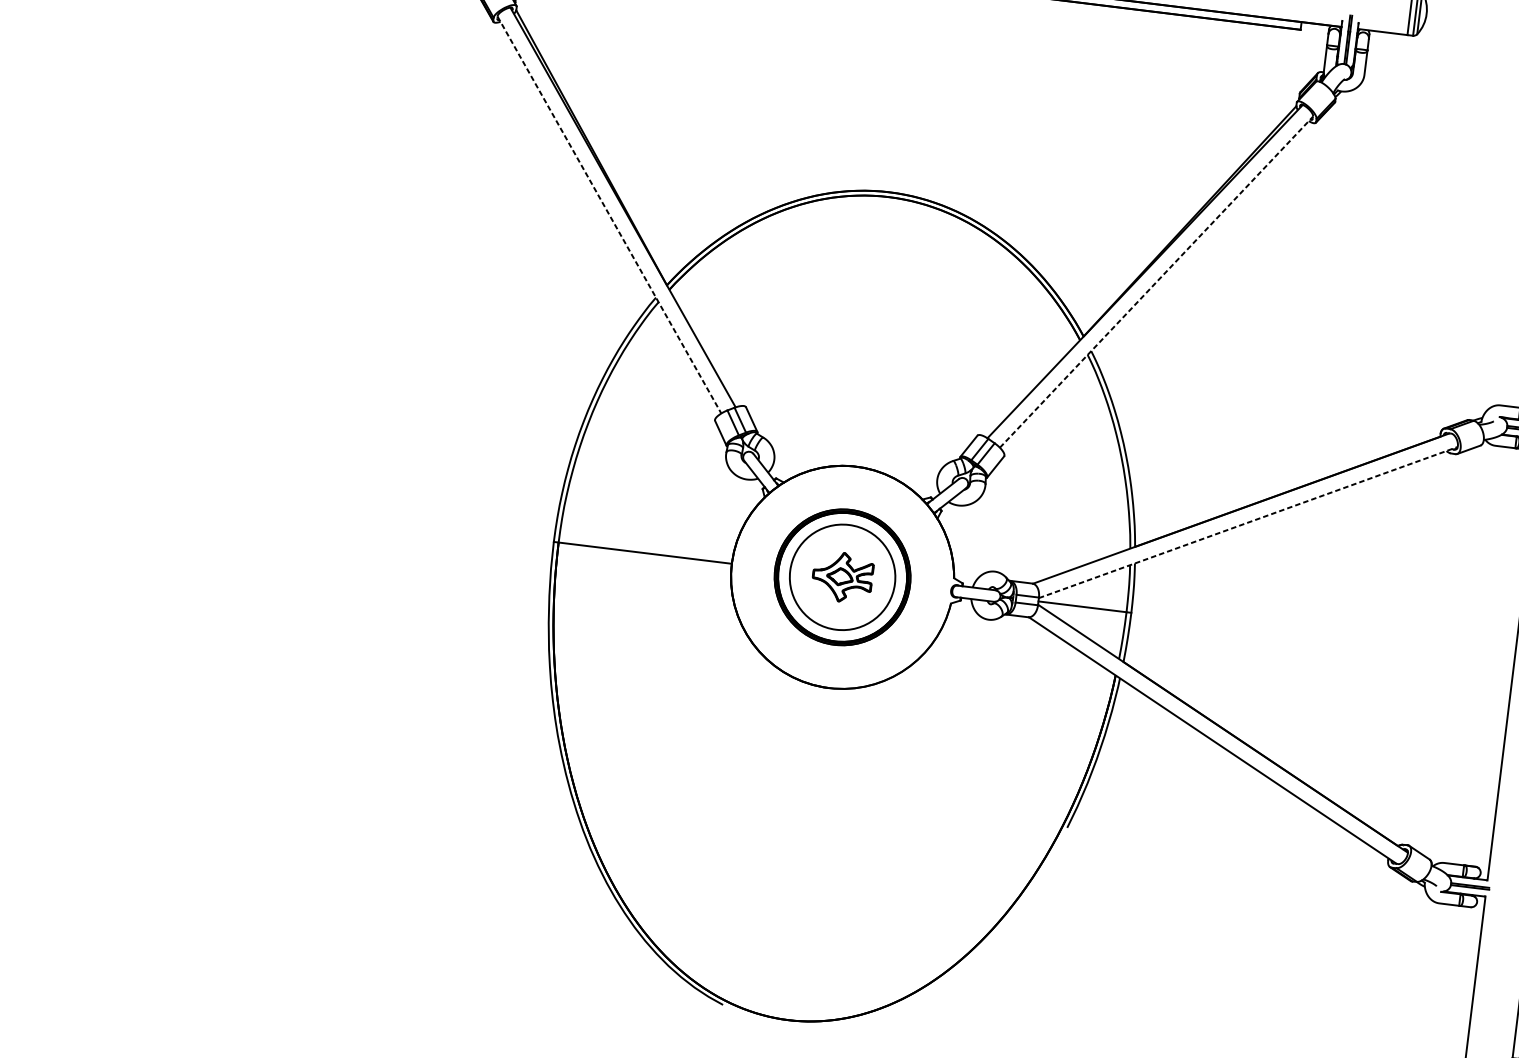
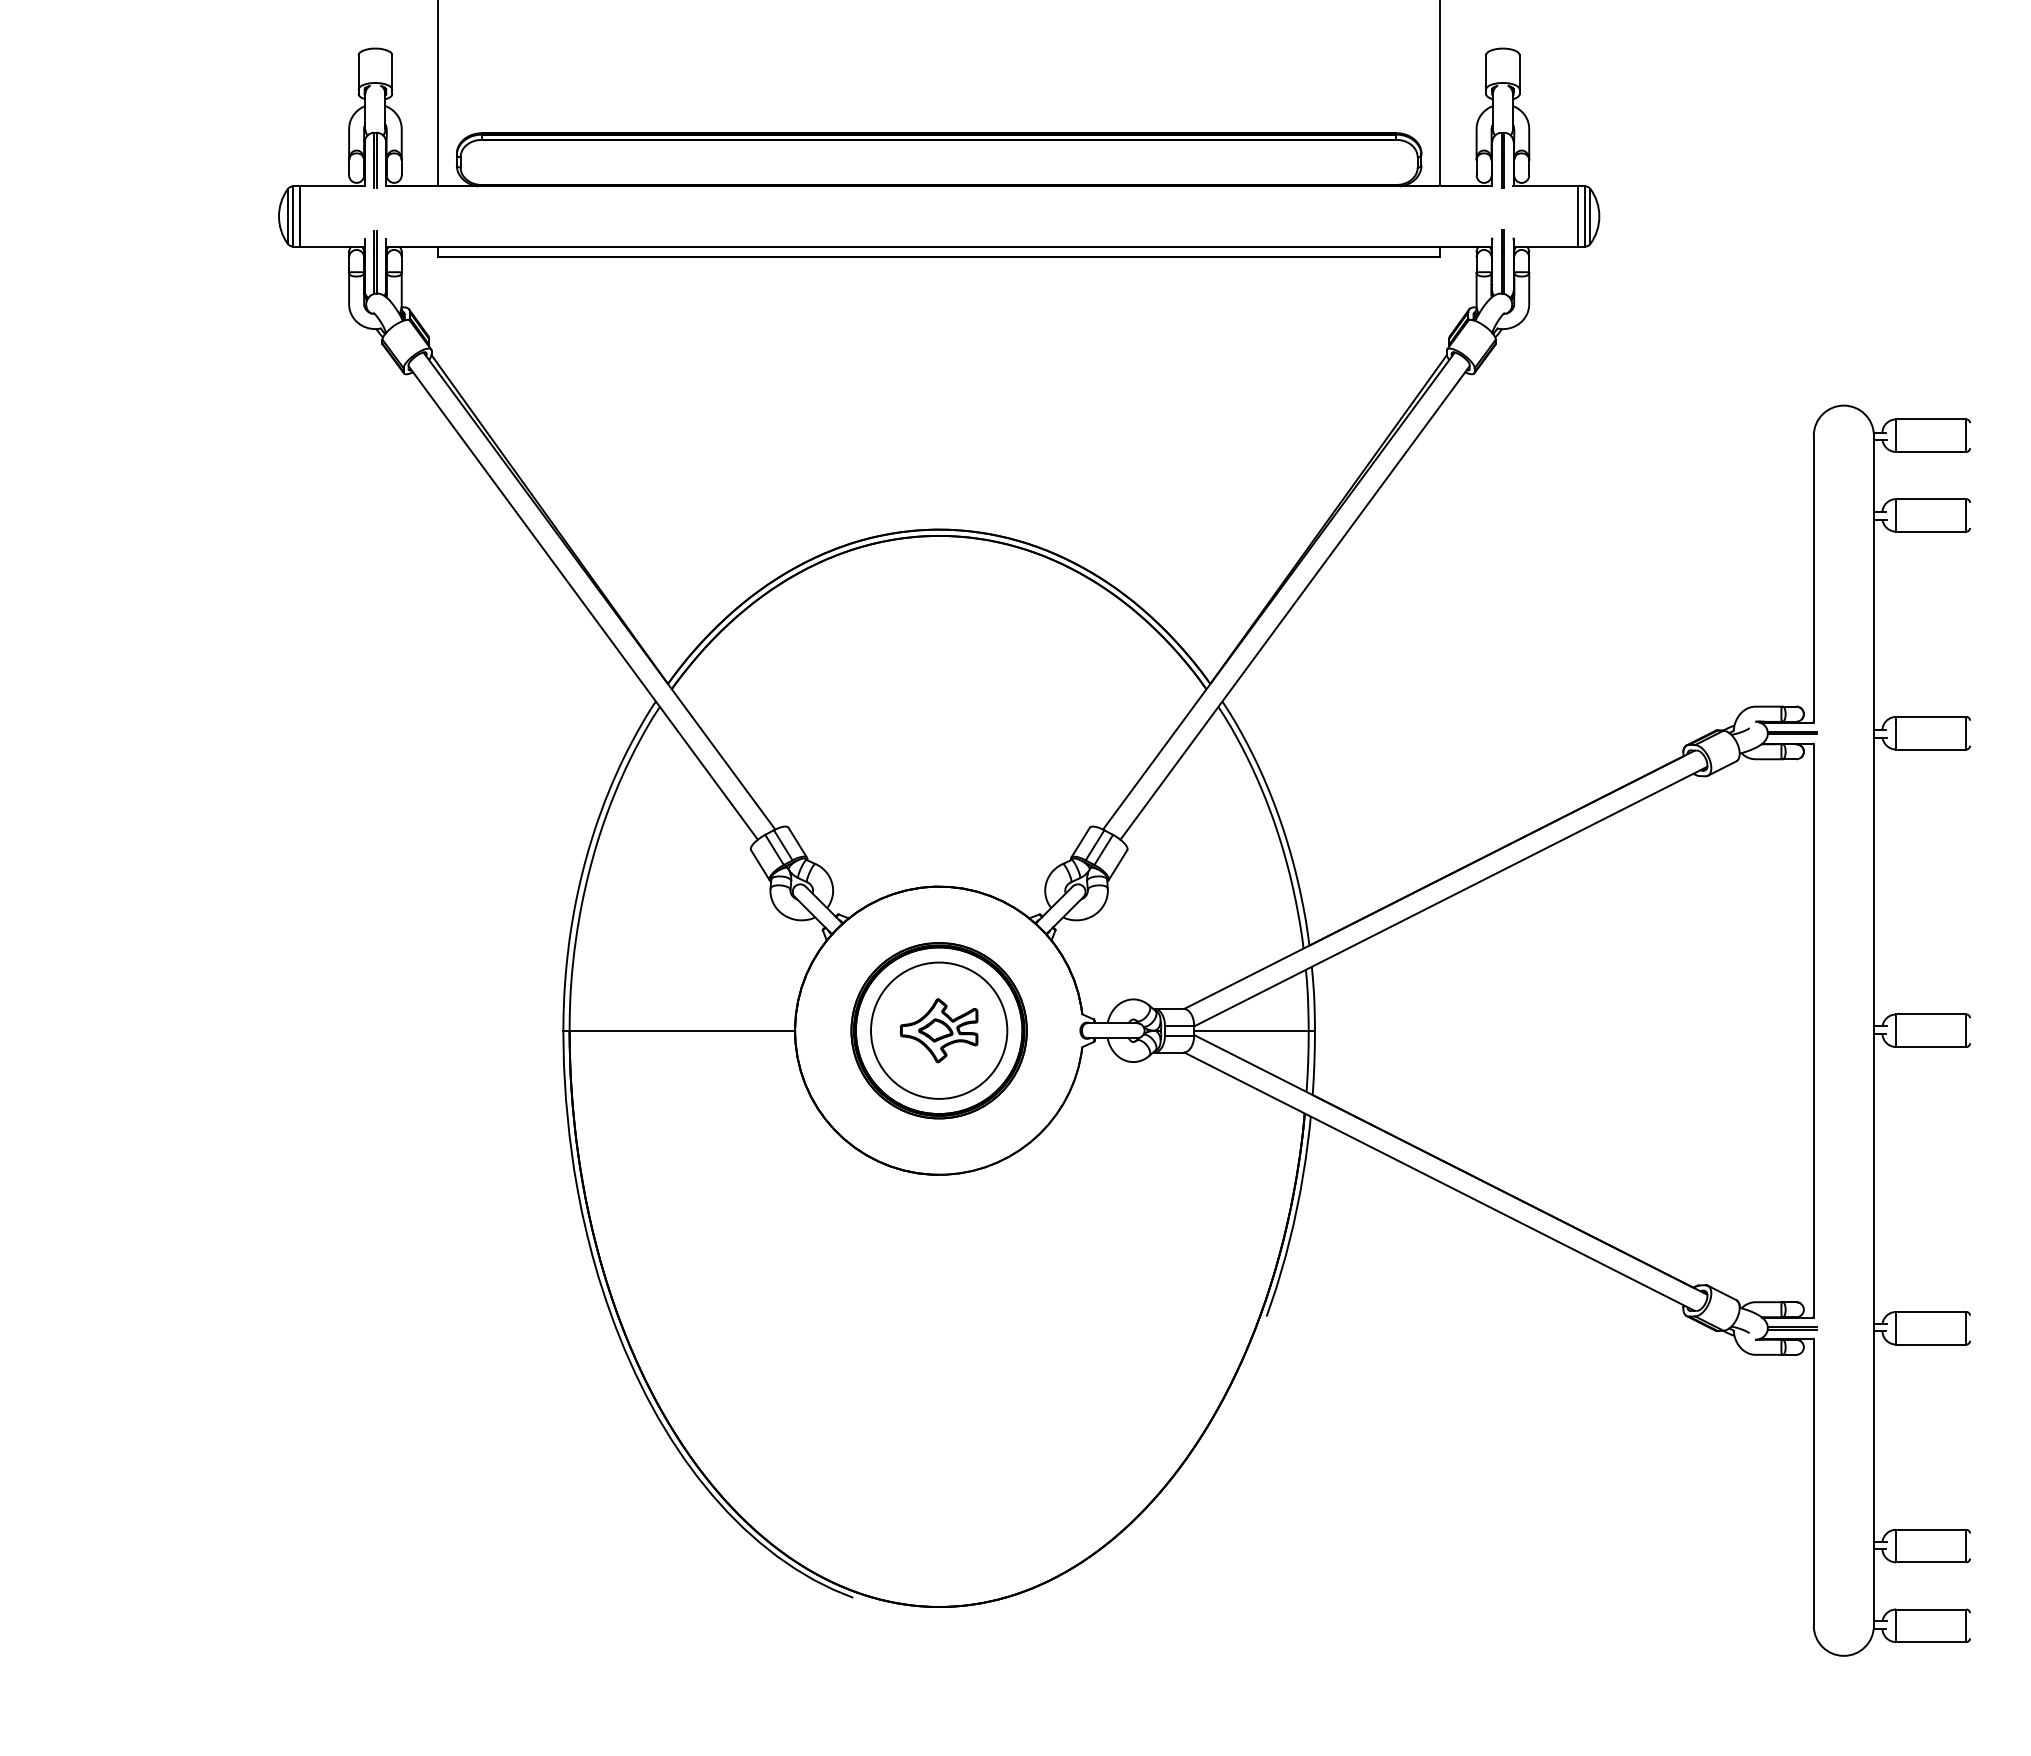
line: (609, 215) -> (583, 603), dashed -> solid
line: (1156, 281) -> (1295, 602), dashed -> solid
line: (1248, 522) -> (1450, 896), dashed -> solid

